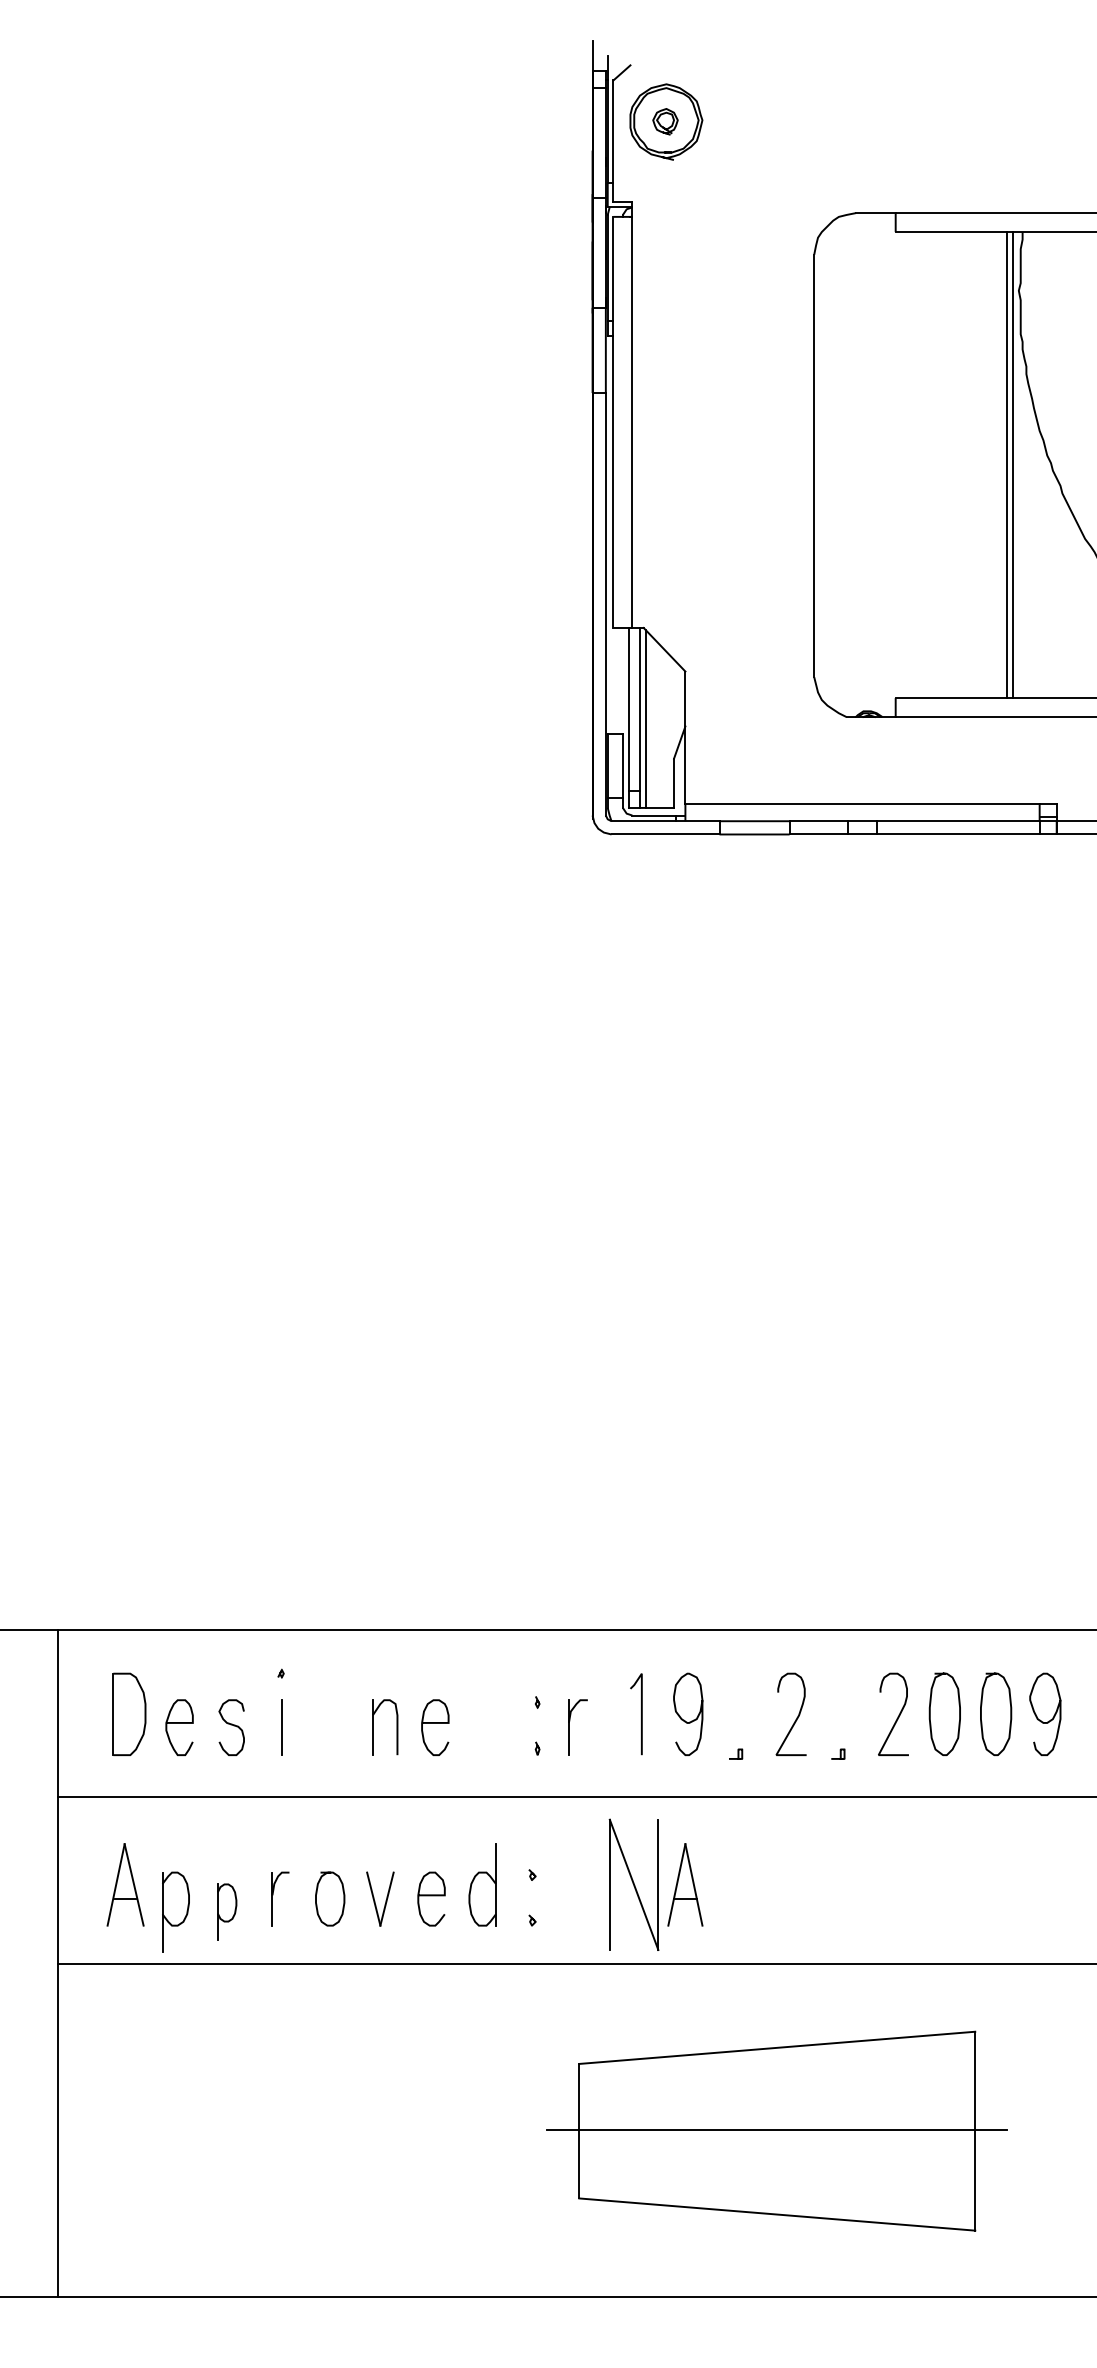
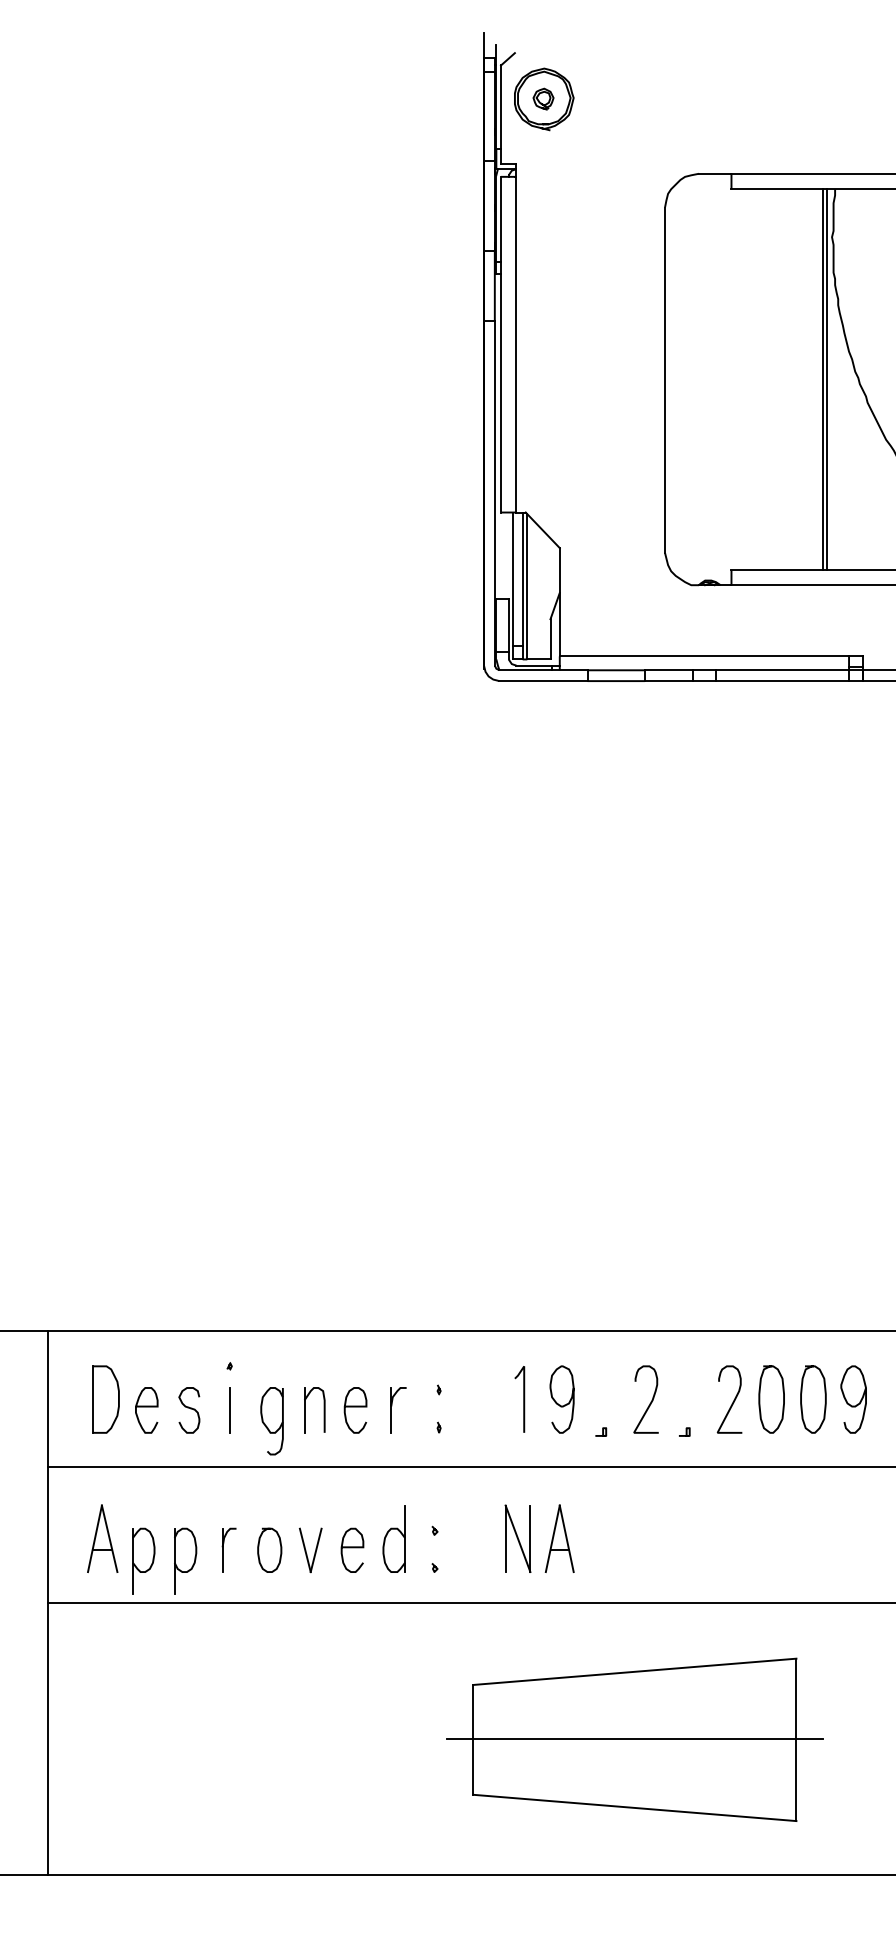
part: (569, 1727) -> (391, 1410), moved
part: (332, 1740) -> (271, 1420), added
part: (634, 1884) -> (518, 1538), size x0.62
part: (227, 1911) -> (185, 1560), size x1.43

